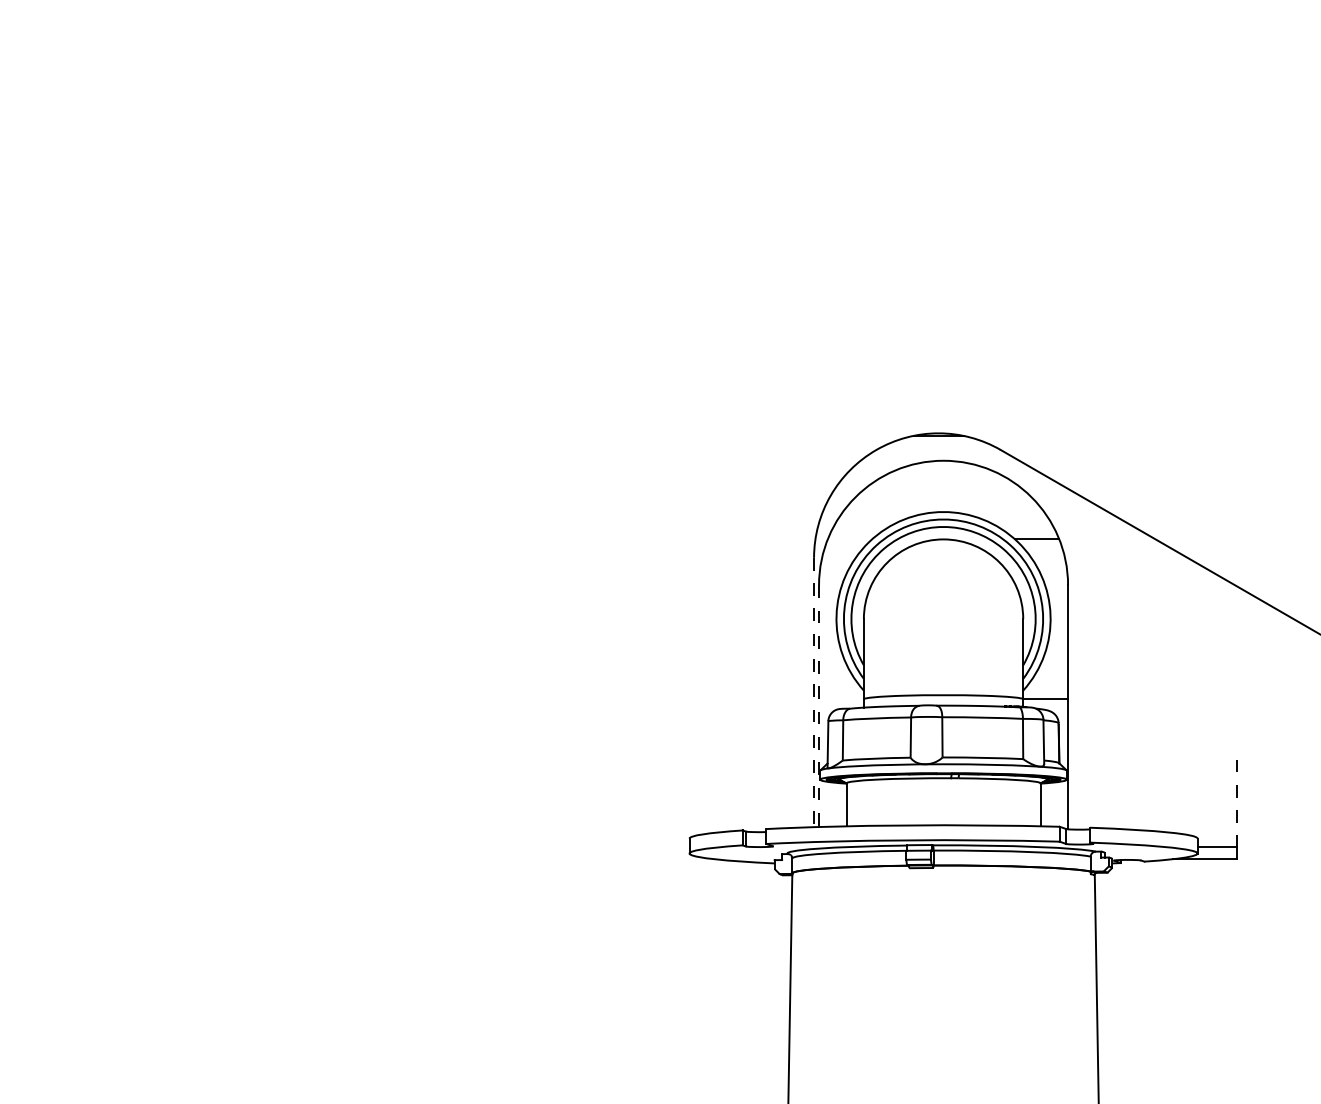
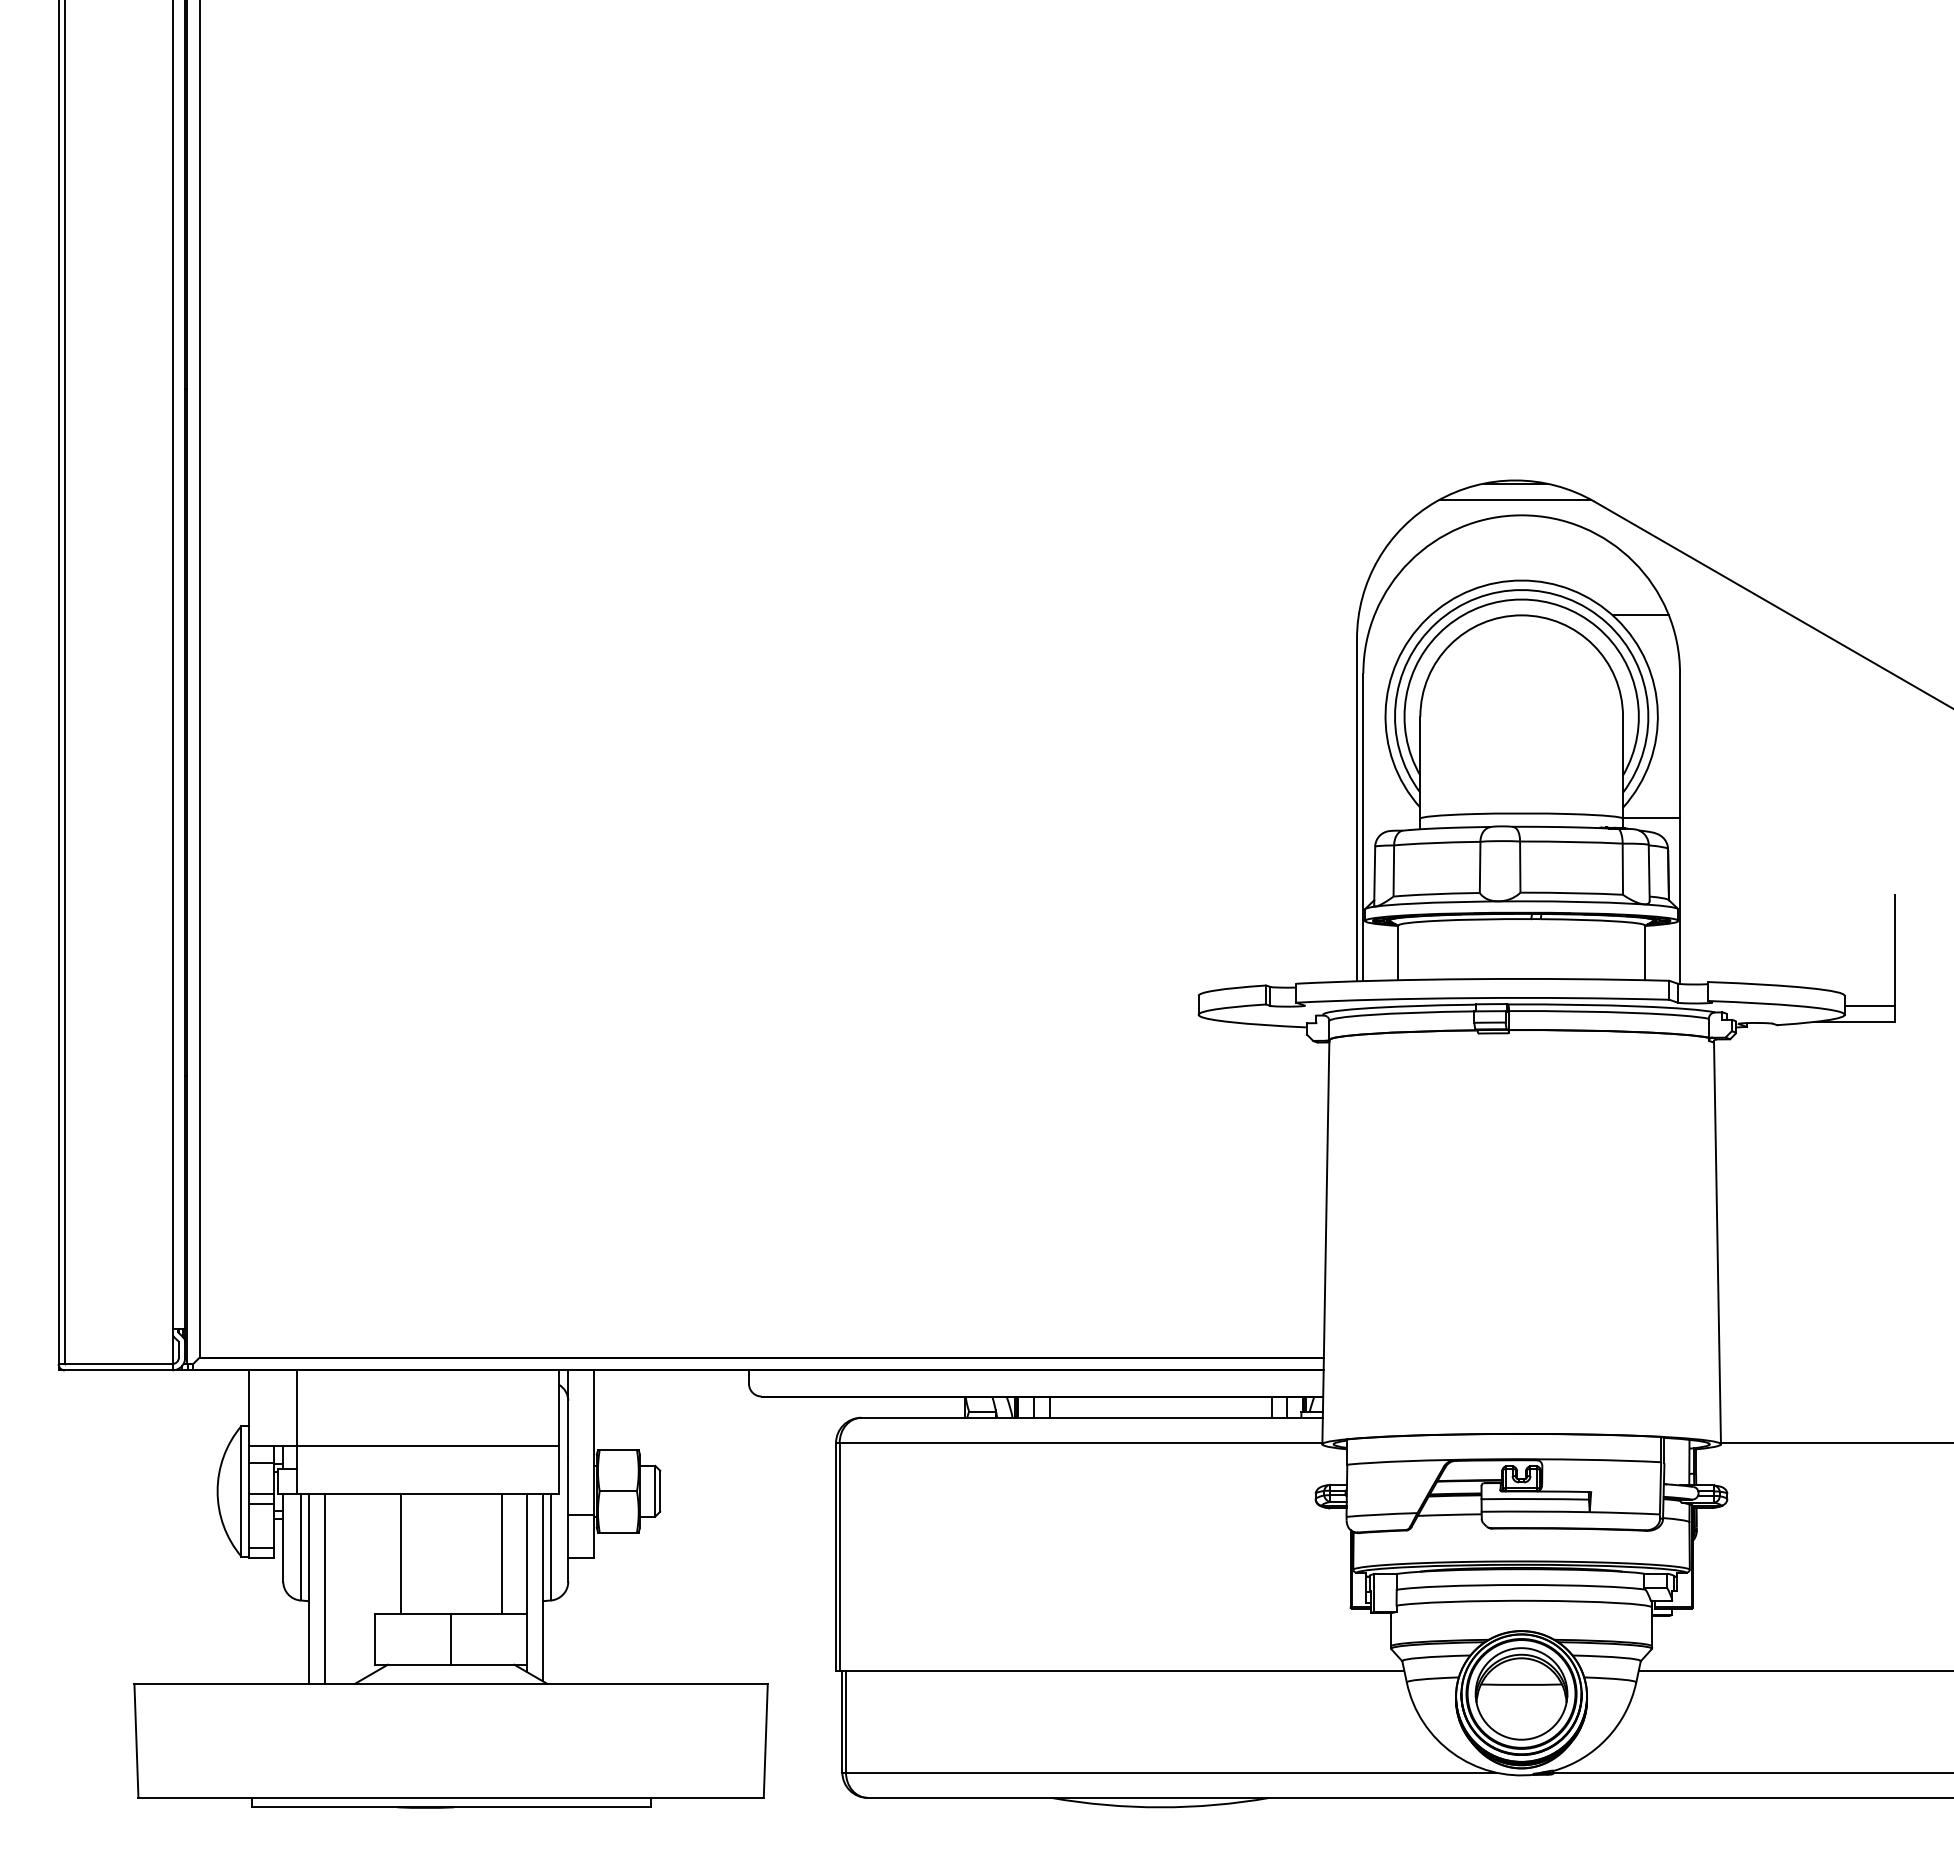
line: (938, 448) -> (1515, 499), added
line: (814, 692) -> (1357, 810), dashed -> solid
line: (819, 706) -> (1363, 827), dashed -> solid
line: (1237, 803) -> (1895, 951), dashed -> solid

